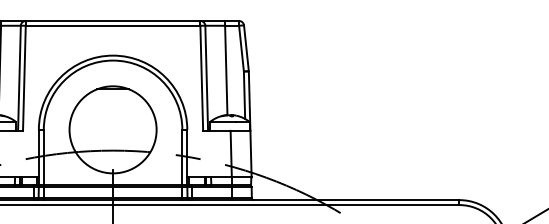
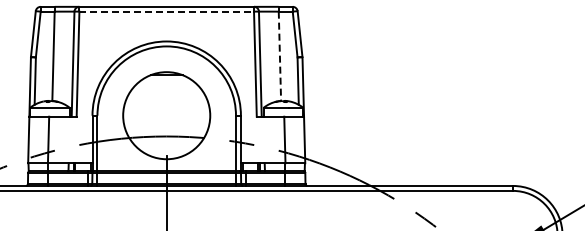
line: (113, 25) -> (167, 11), solid -> dashed
line: (225, 70) -> (279, 56), solid -> dashed

